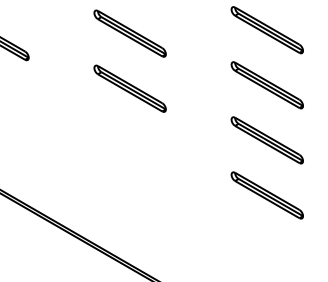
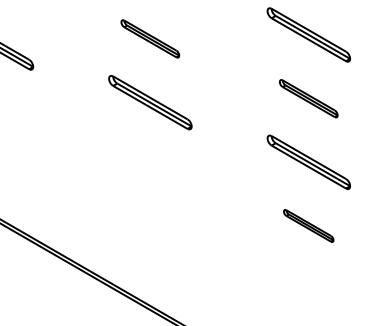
part: (129, 33) -> (149, 38), size x0.7
part: (266, 85) -> (307, 98), size x0.7
part: (266, 195) -> (307, 225), size x0.6

